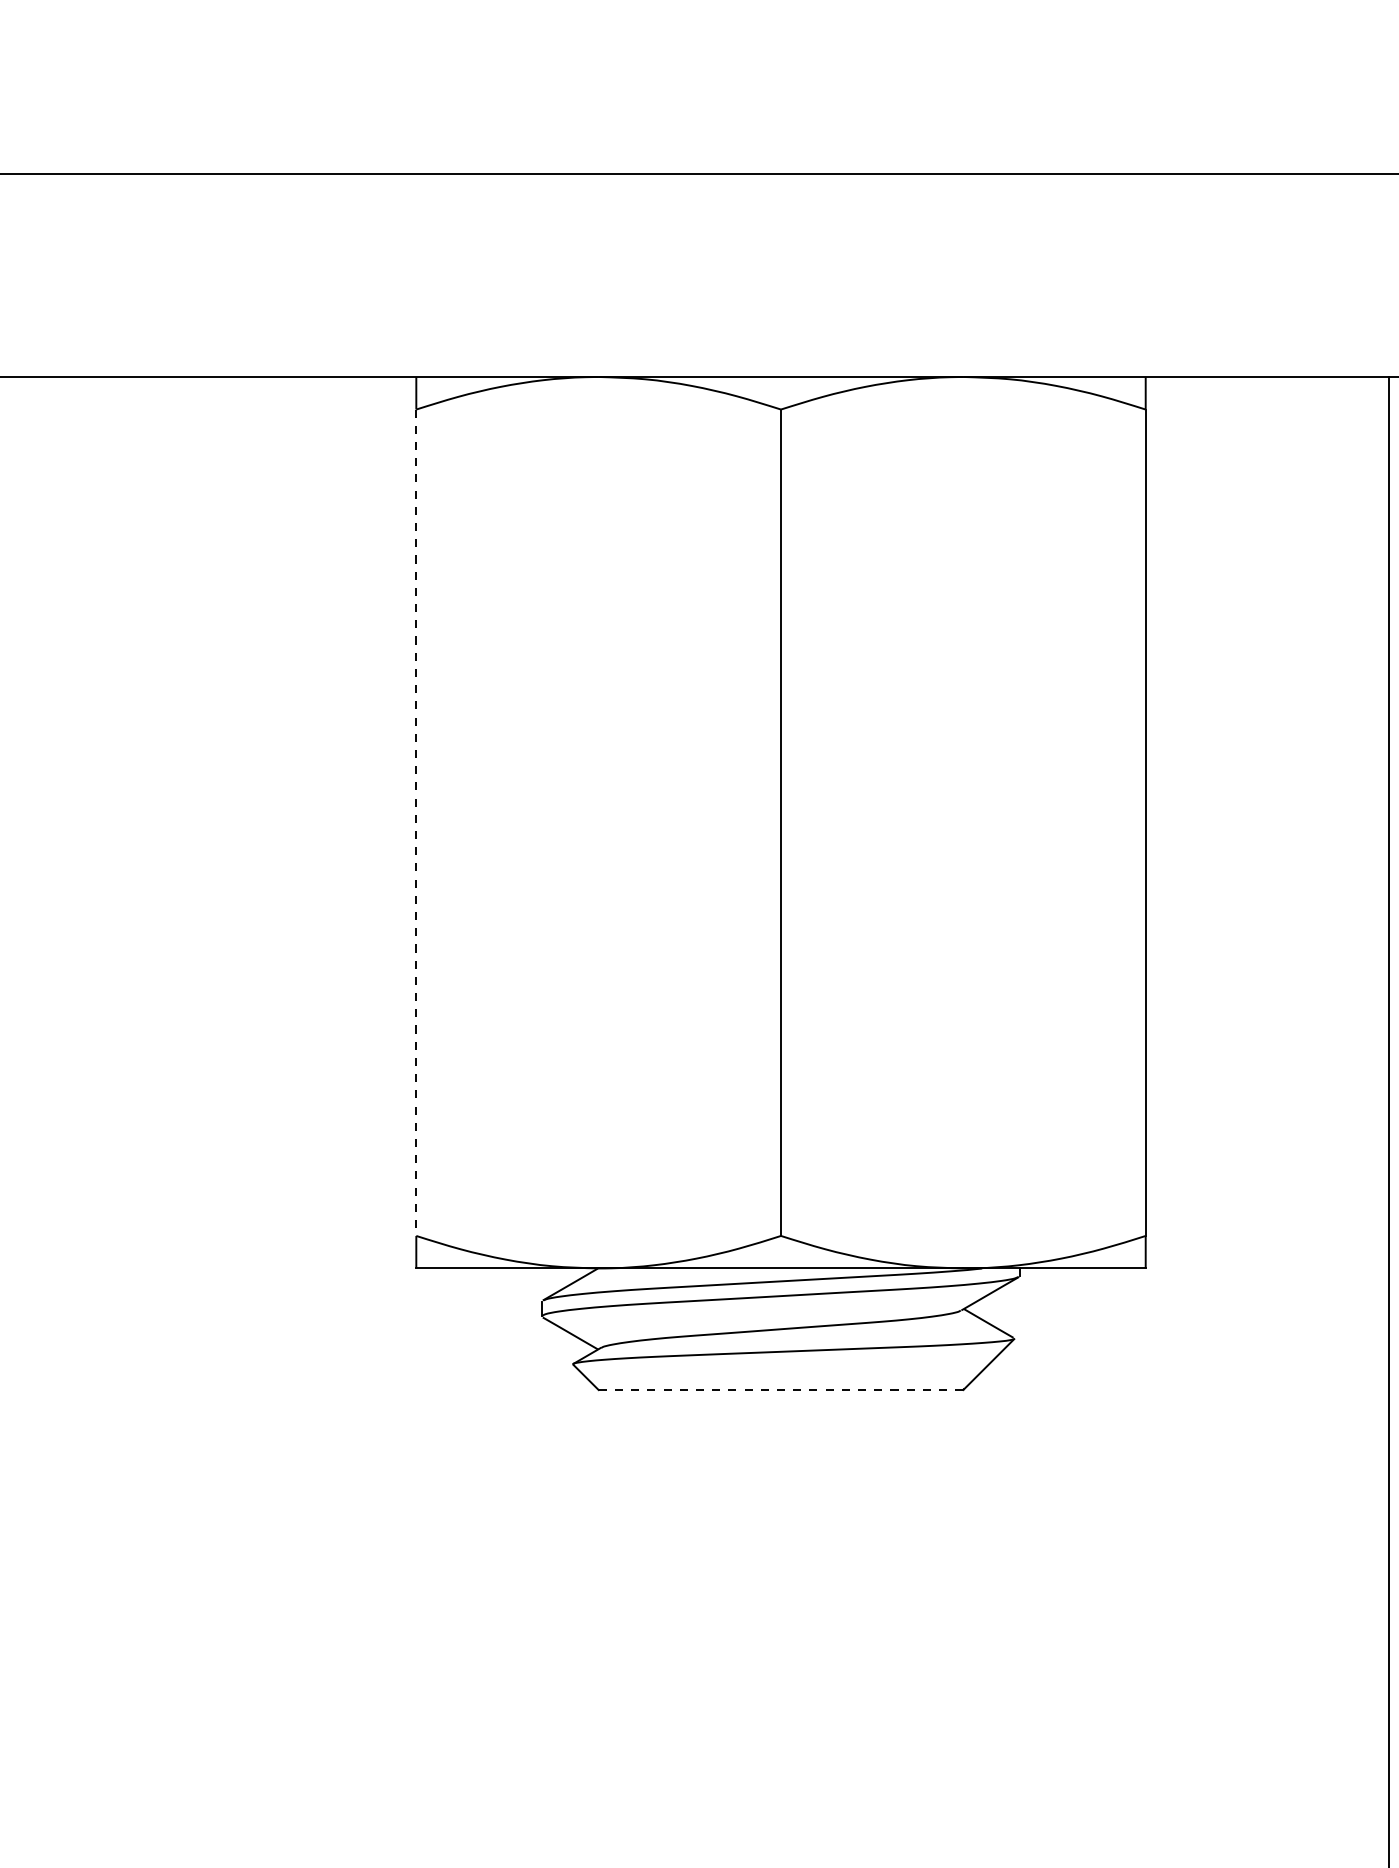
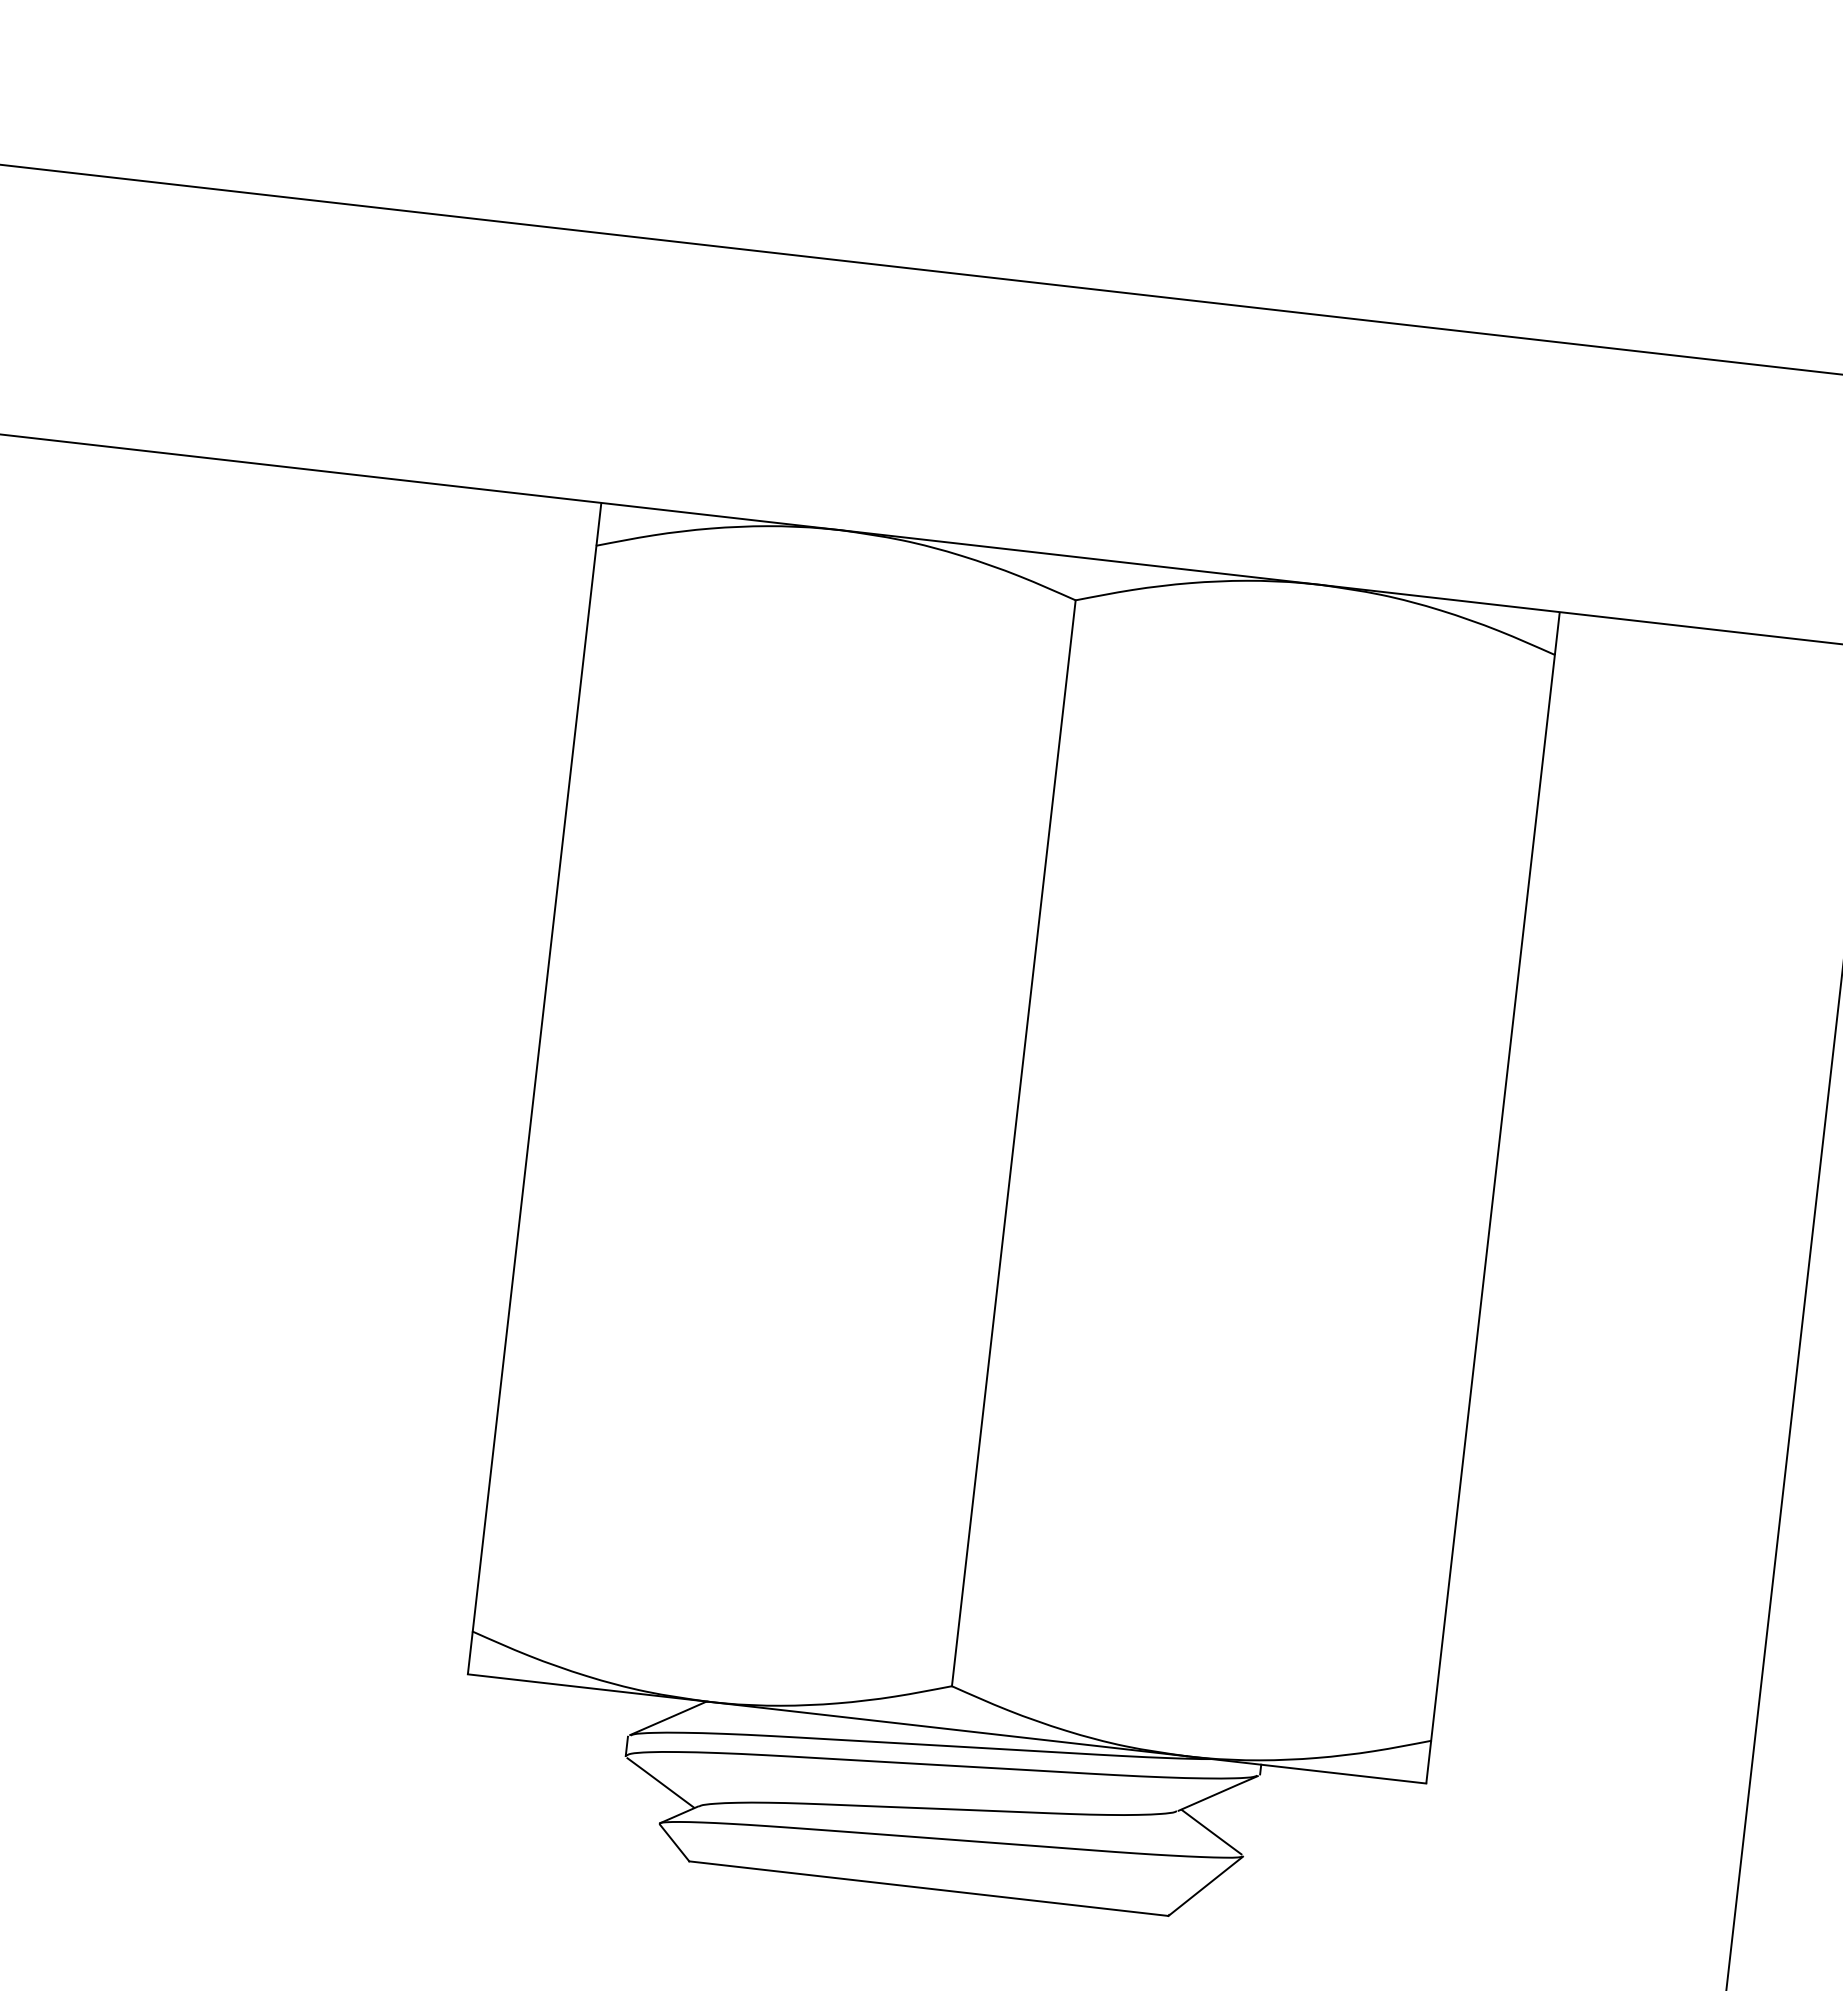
line: (416, 823) -> (534, 1089), dashed -> solid
line: (781, 1390) -> (929, 1889), dashed -> solid

